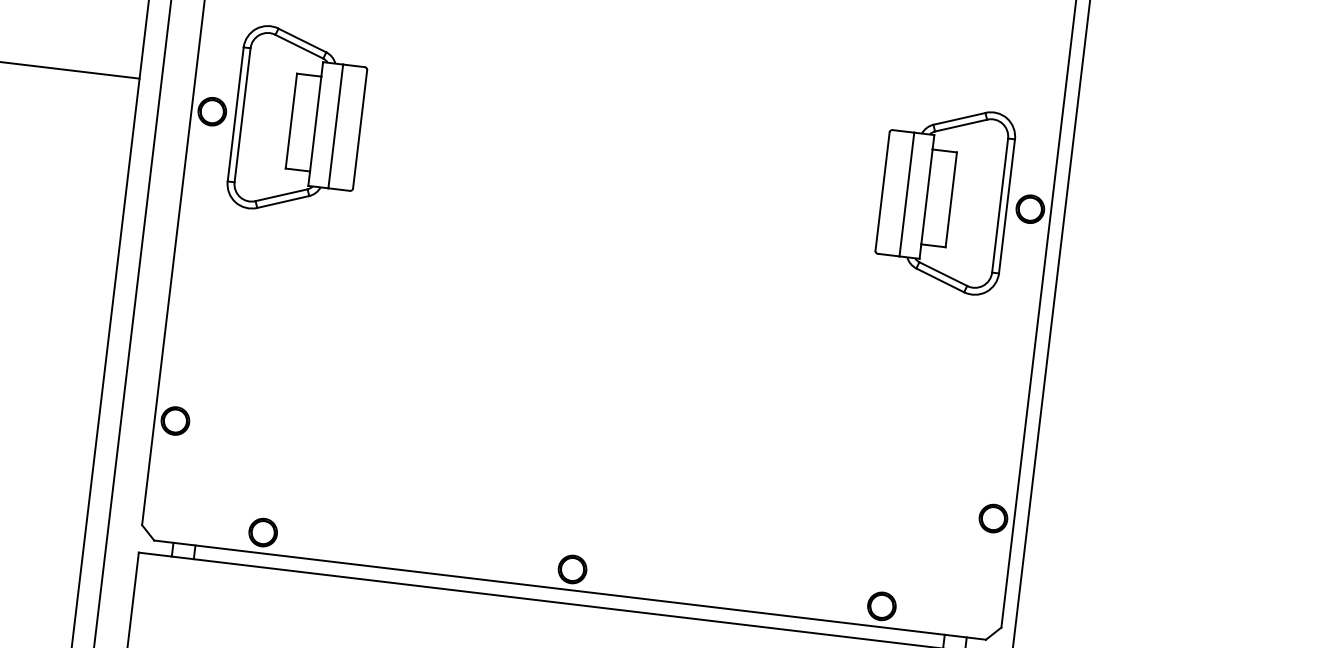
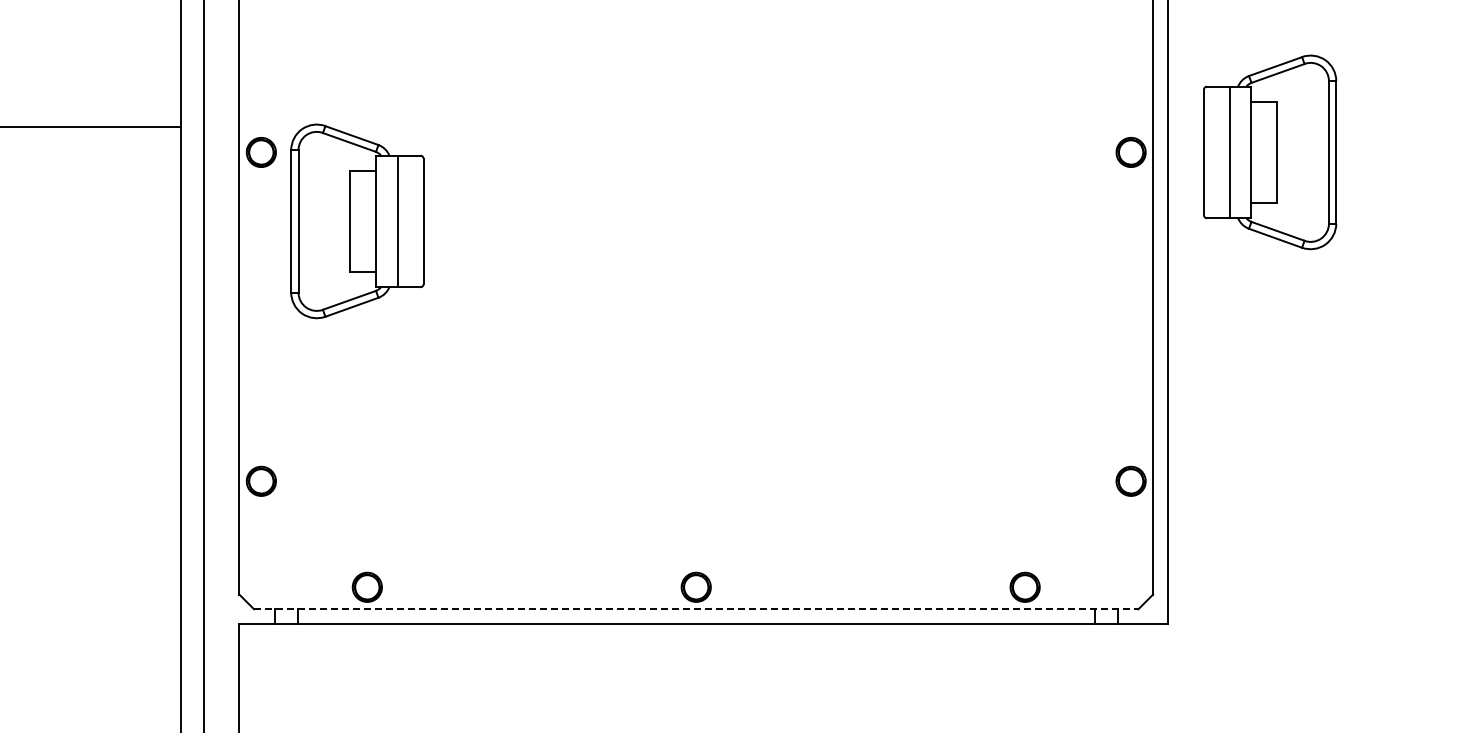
part: (298, 121) -> (357, 221), moved
part: (945, 199) -> (1270, 152), moved
line: (570, 590) -> (696, 609), solid -> dashed

